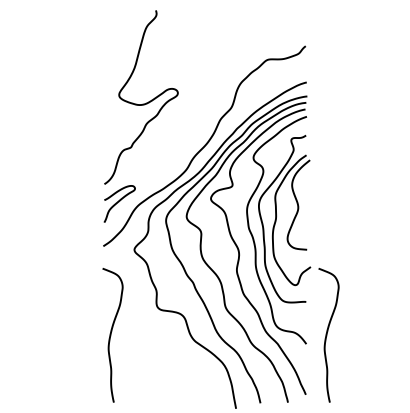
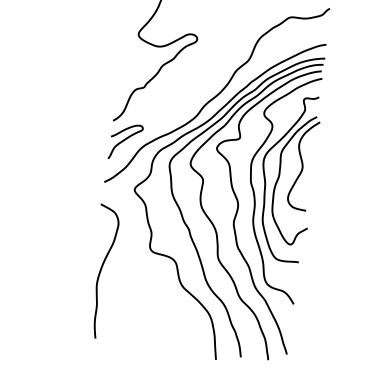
curve: (327, 335) -> (315, 298), removed

